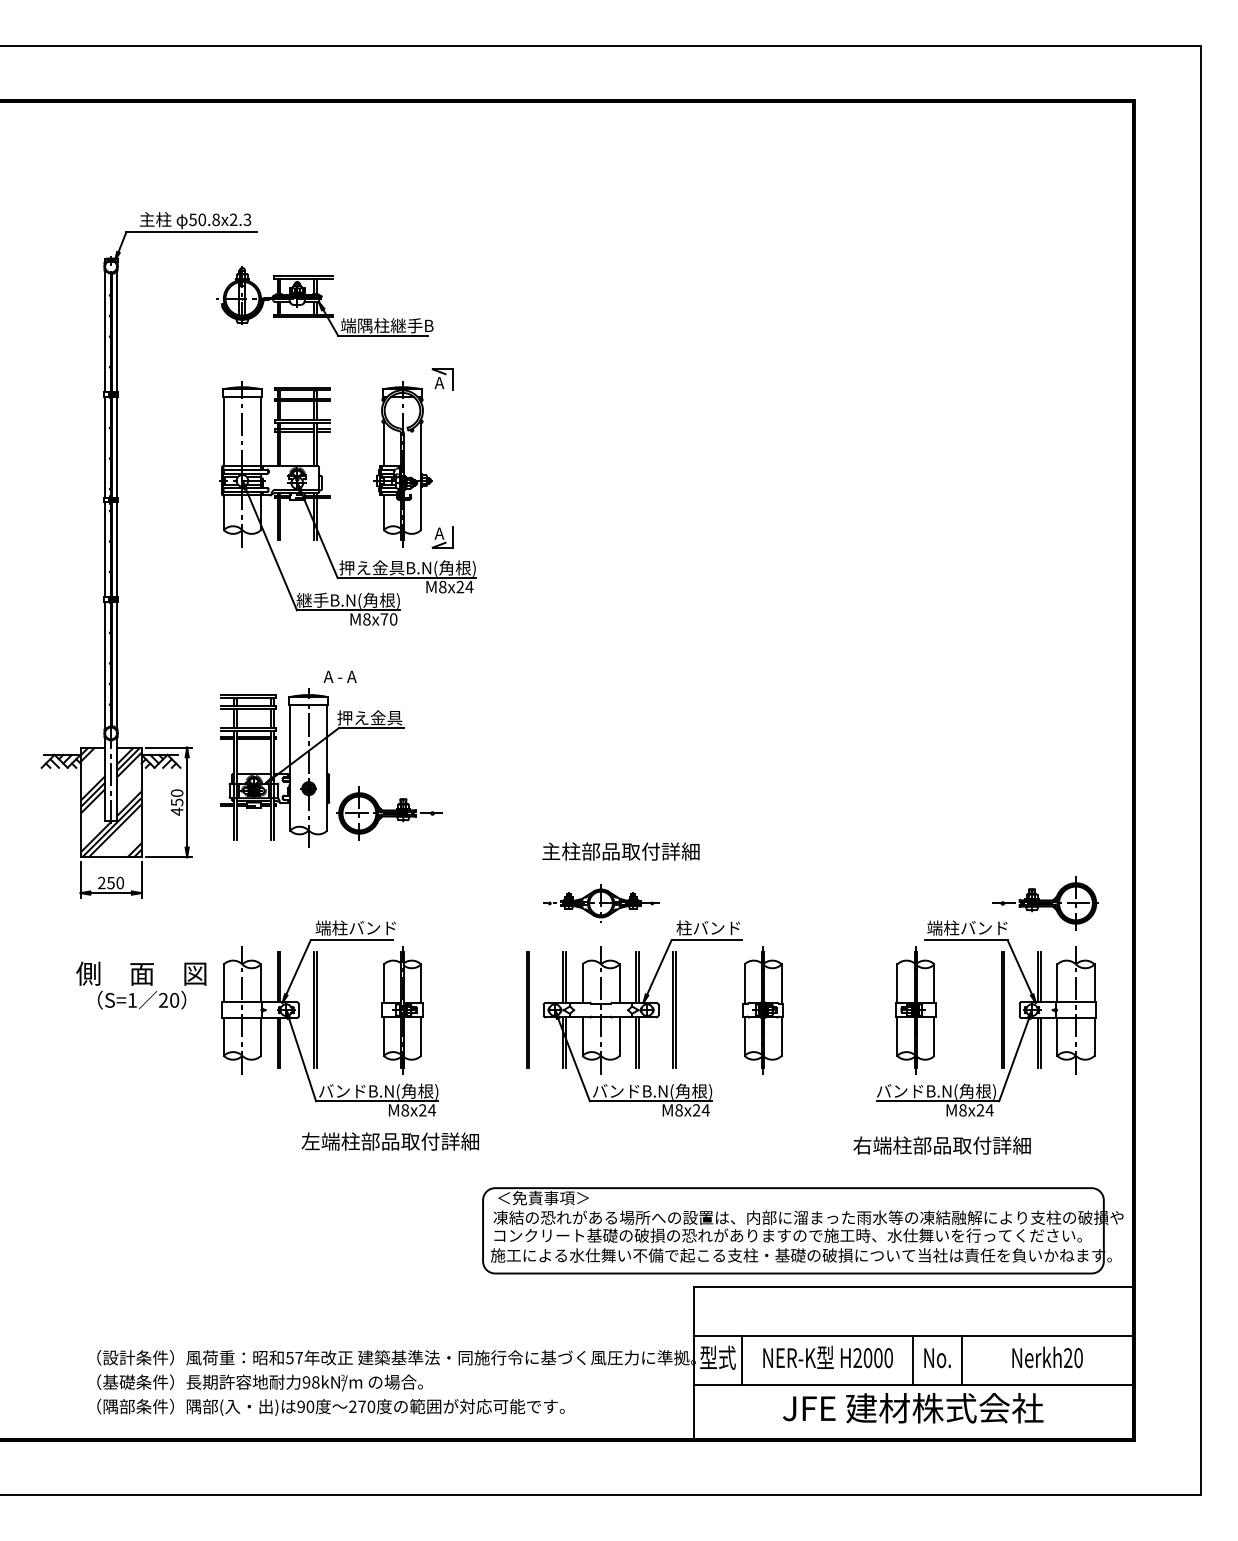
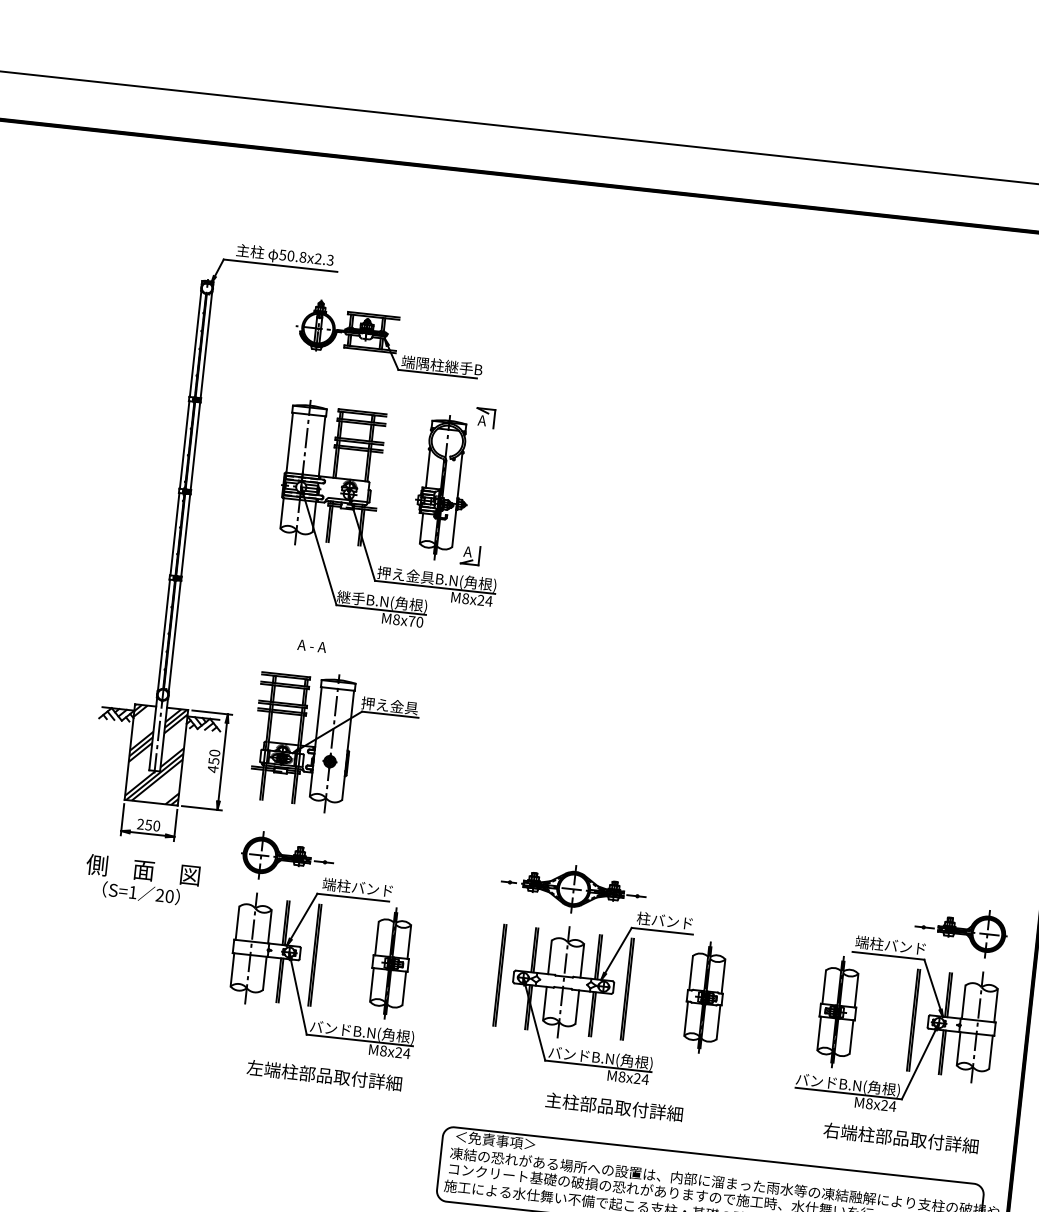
text: (339, 676) -> (311, 645), moved
part: (389, 813) -> (287, 858), moved
text: (620, 851) -> (613, 1107), moved
part: (600, 903) -> (573, 889), size x1.43
text: (141, 985) -> (142, 880), moved
text: (389, 1141) -> (323, 1075), moved
text: (941, 1145) -> (900, 1138), moved

